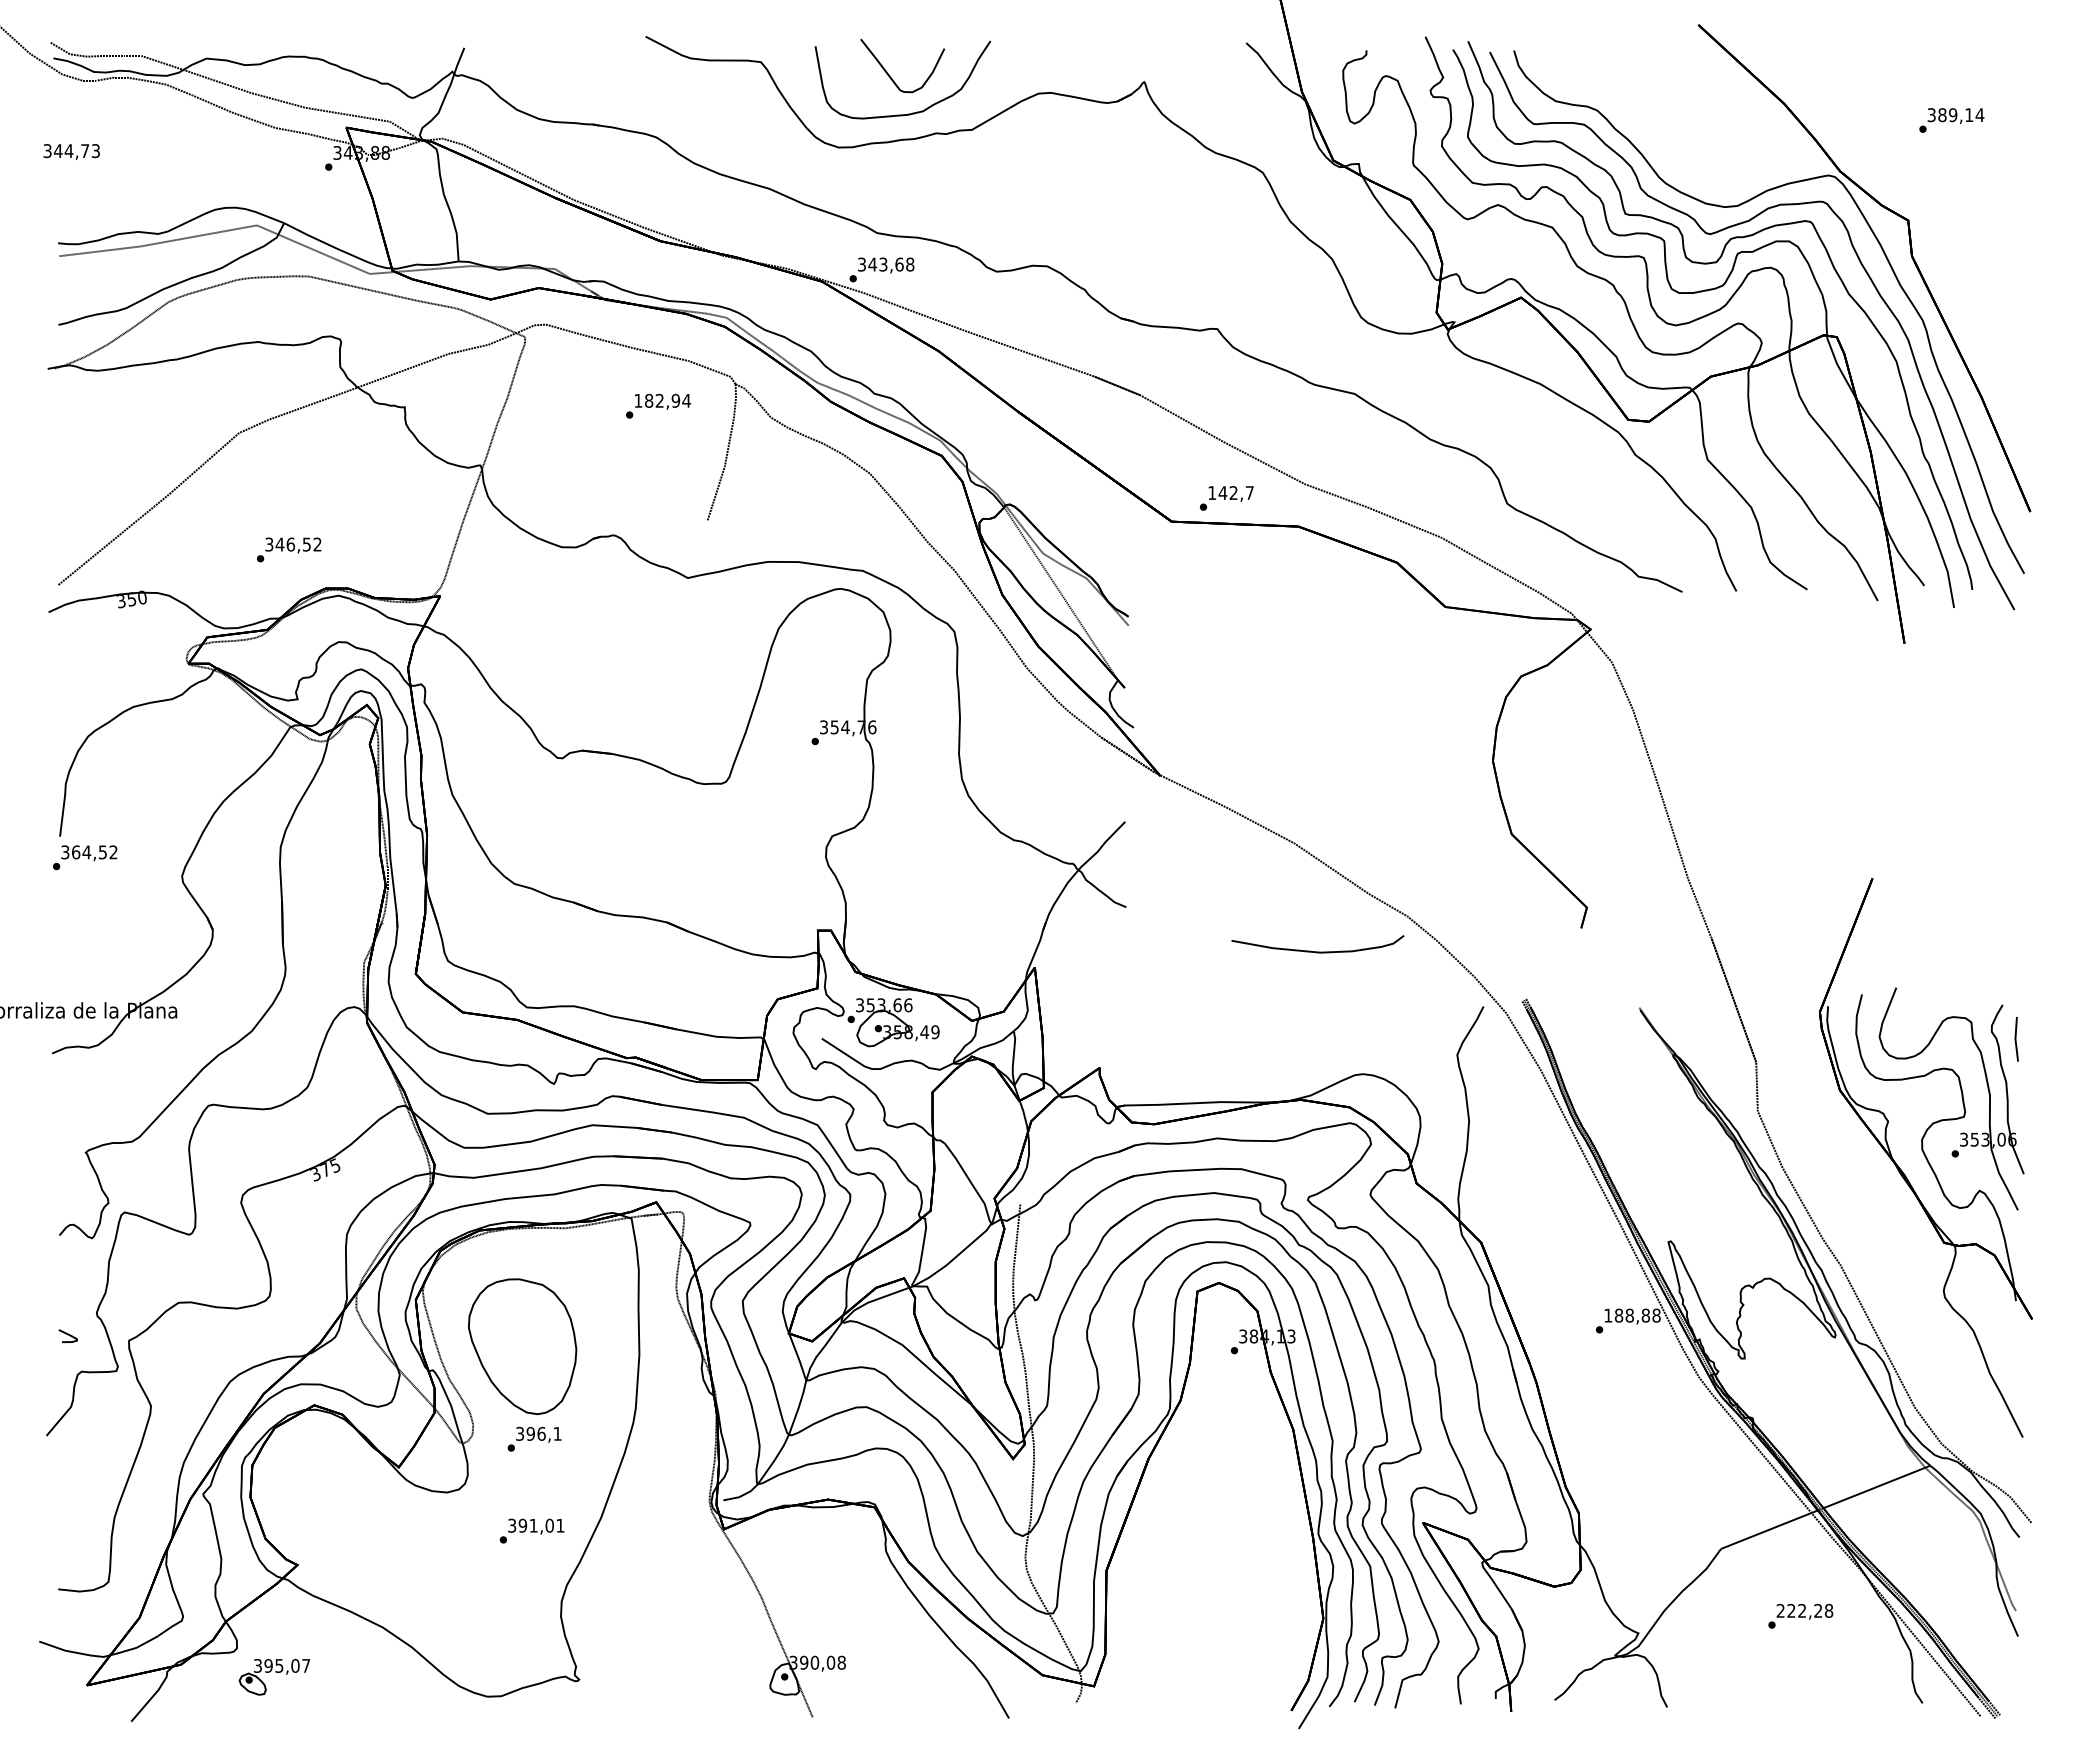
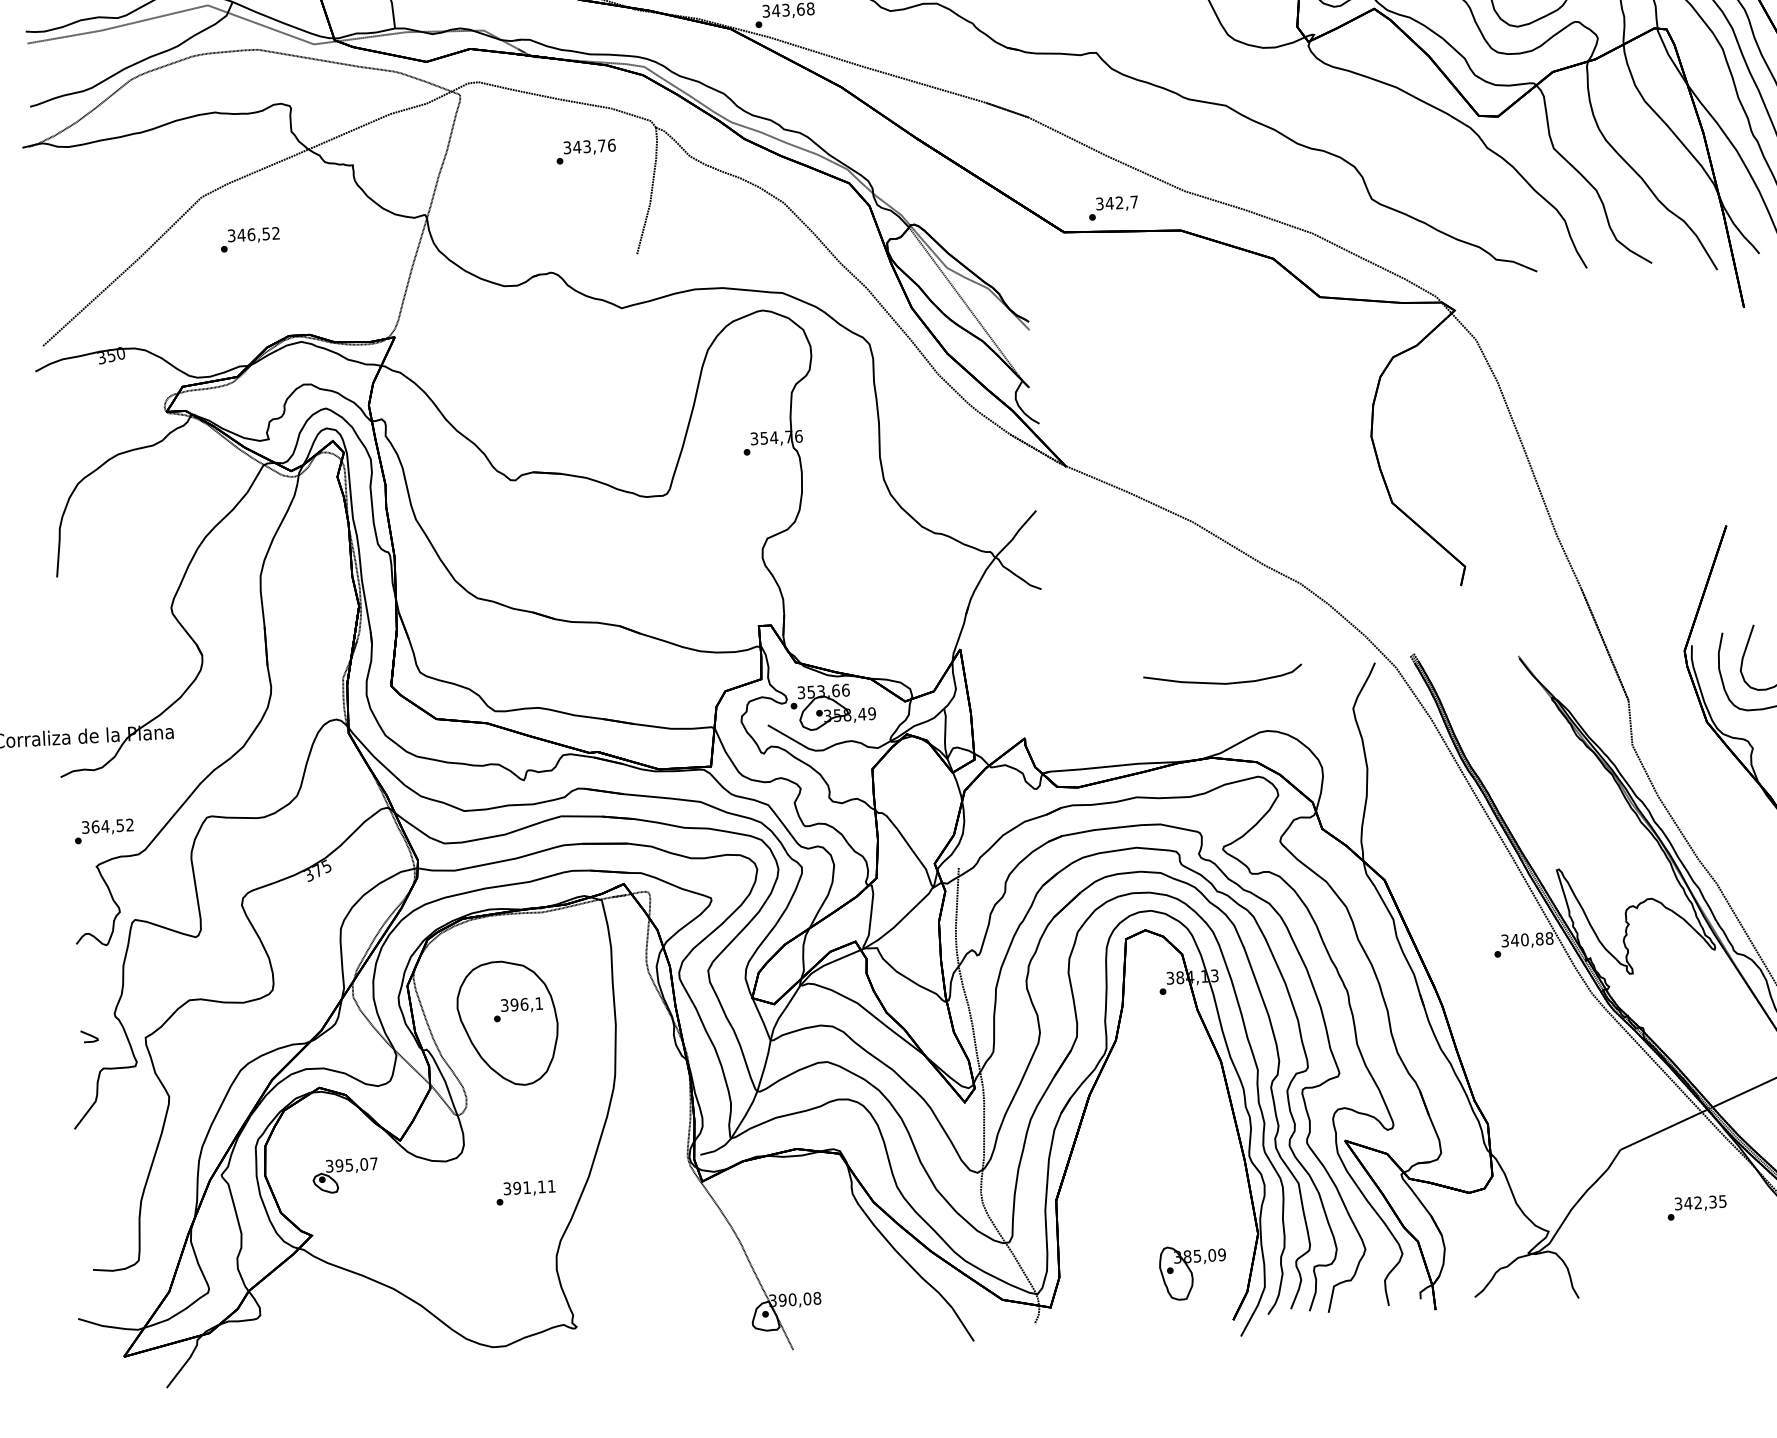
text: (662, 400) -> (589, 146), 182,94 -> 343,76
text: (1212, 493) -> (1100, 204), 142,7 -> 342,7
text: (289, 549) -> (250, 239), moved
text: (85, 857) -> (104, 831), moved
curve: (1317, 951) -> (1222, 682), moved
text: (1618, 1315) -> (1514, 940), 188,88 -> 340,88
text: (534, 1438) -> (518, 1008), moved
text: (549, 1525) -> (541, 1186), 391,01 -> 391,11
text: (1804, 1610) -> (1700, 1202), 222,28 -> 342,35
part: (1250, 1656) -> (1192, 1272), added
part: (274, 1677) -> (345, 1176), moved

